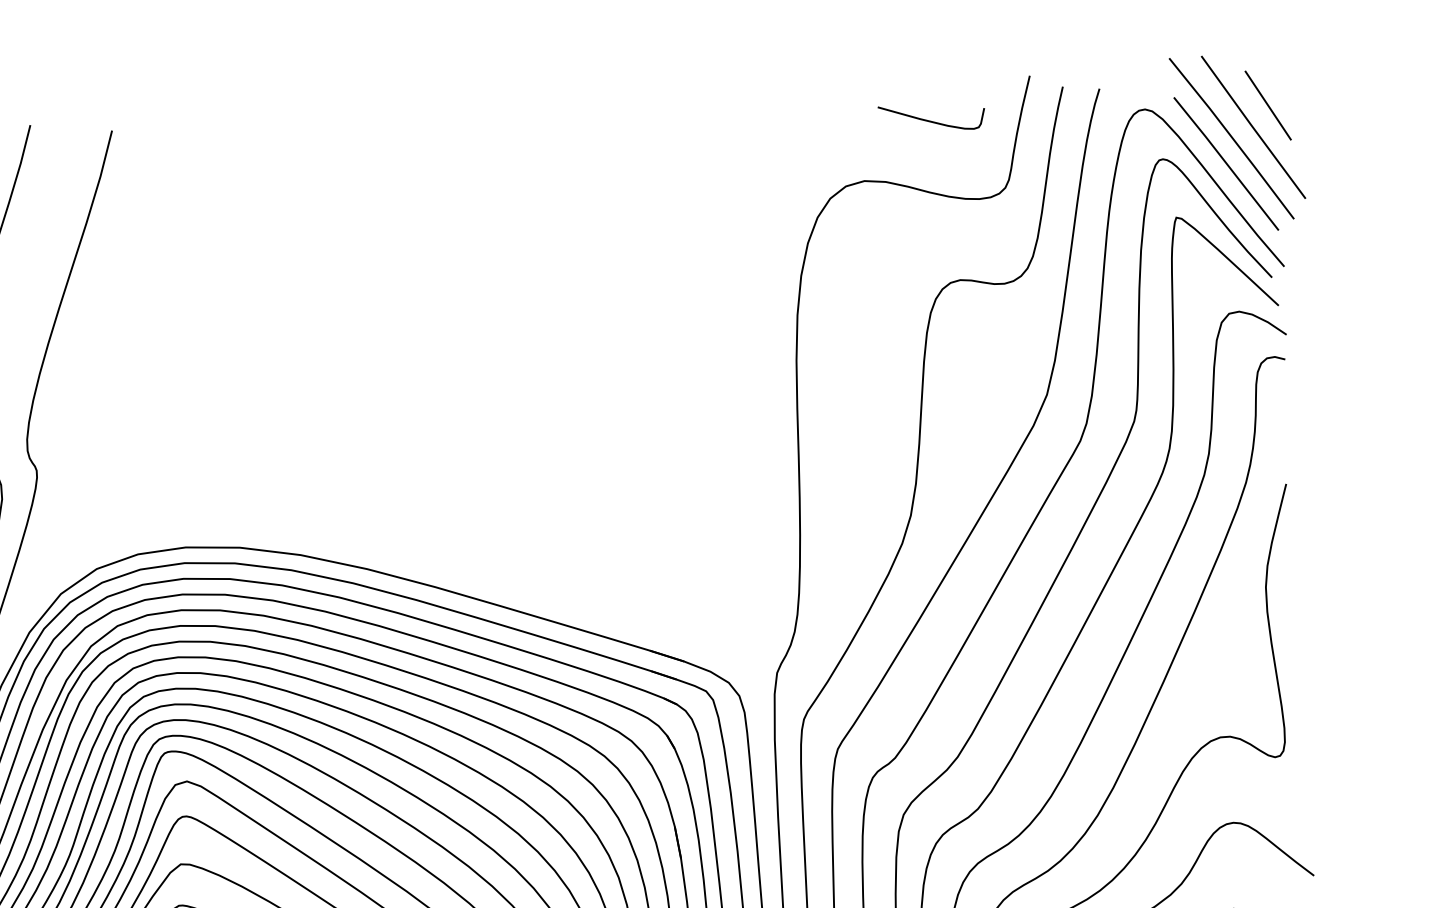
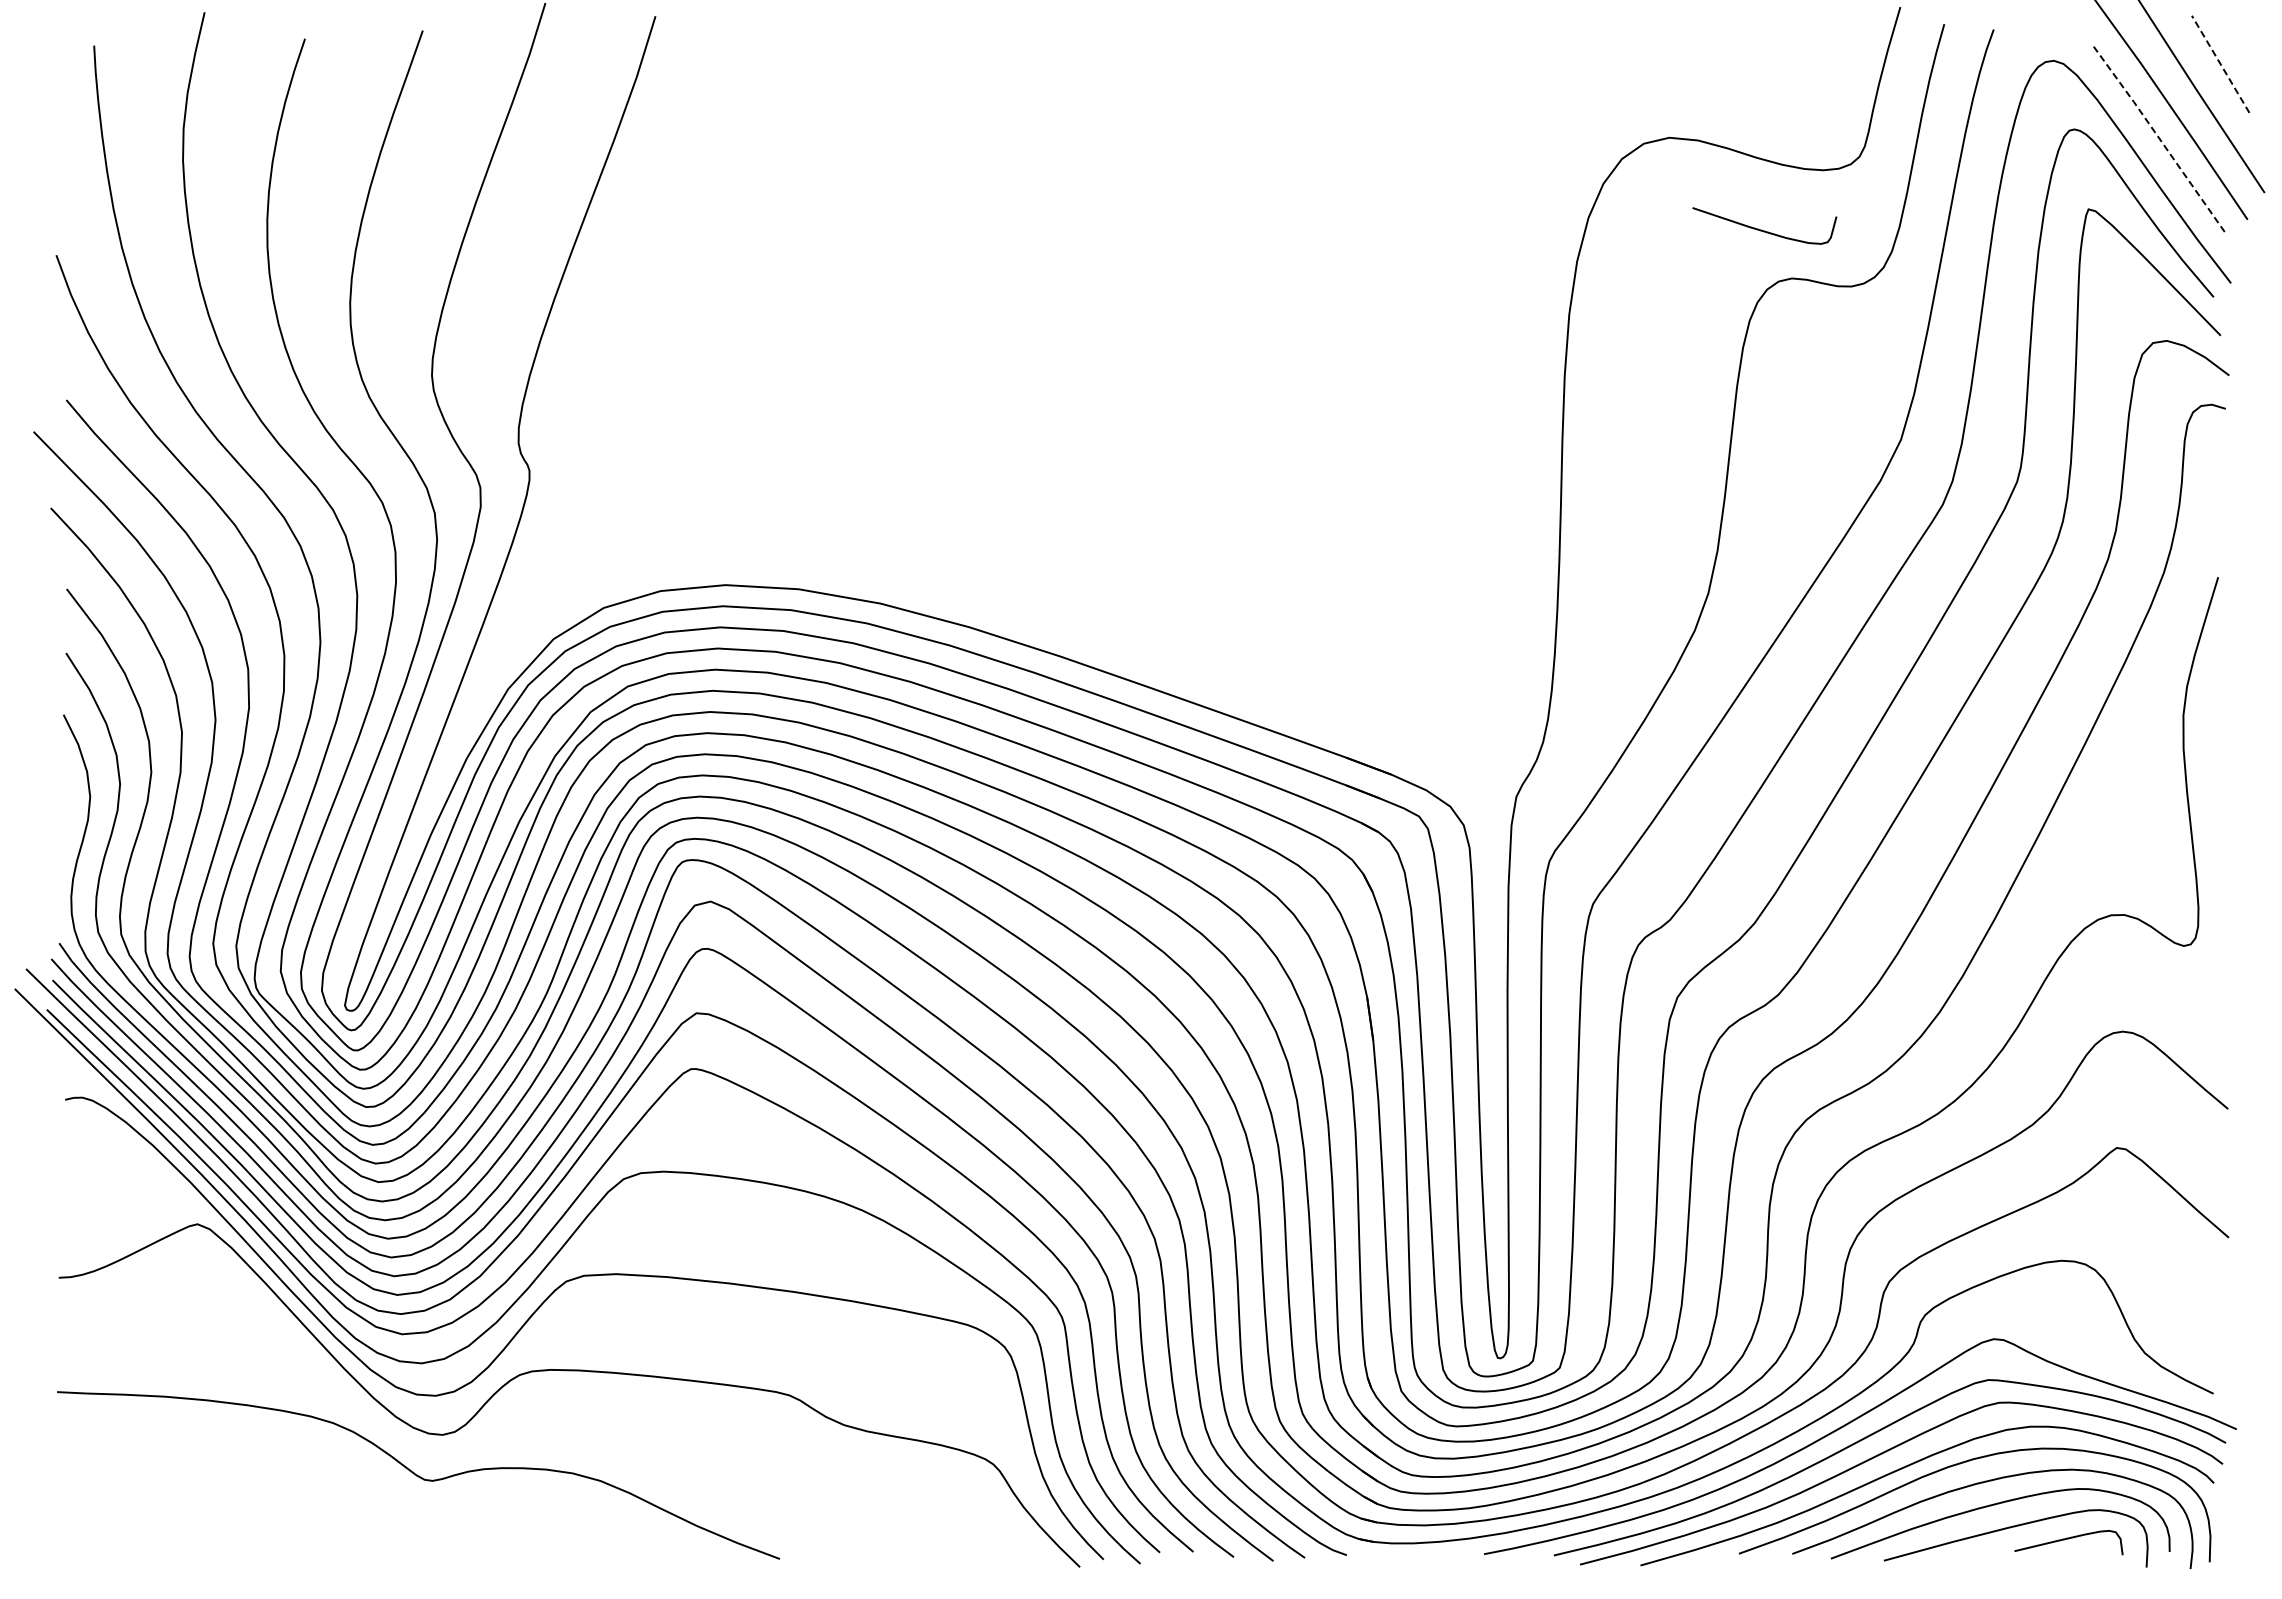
line: (1268, 104) -> (2220, 63), solid -> dashed
curve: (929, 120) -> (1761, 229), moved
line: (1226, 164) -> (2160, 140), solid -> dashed

